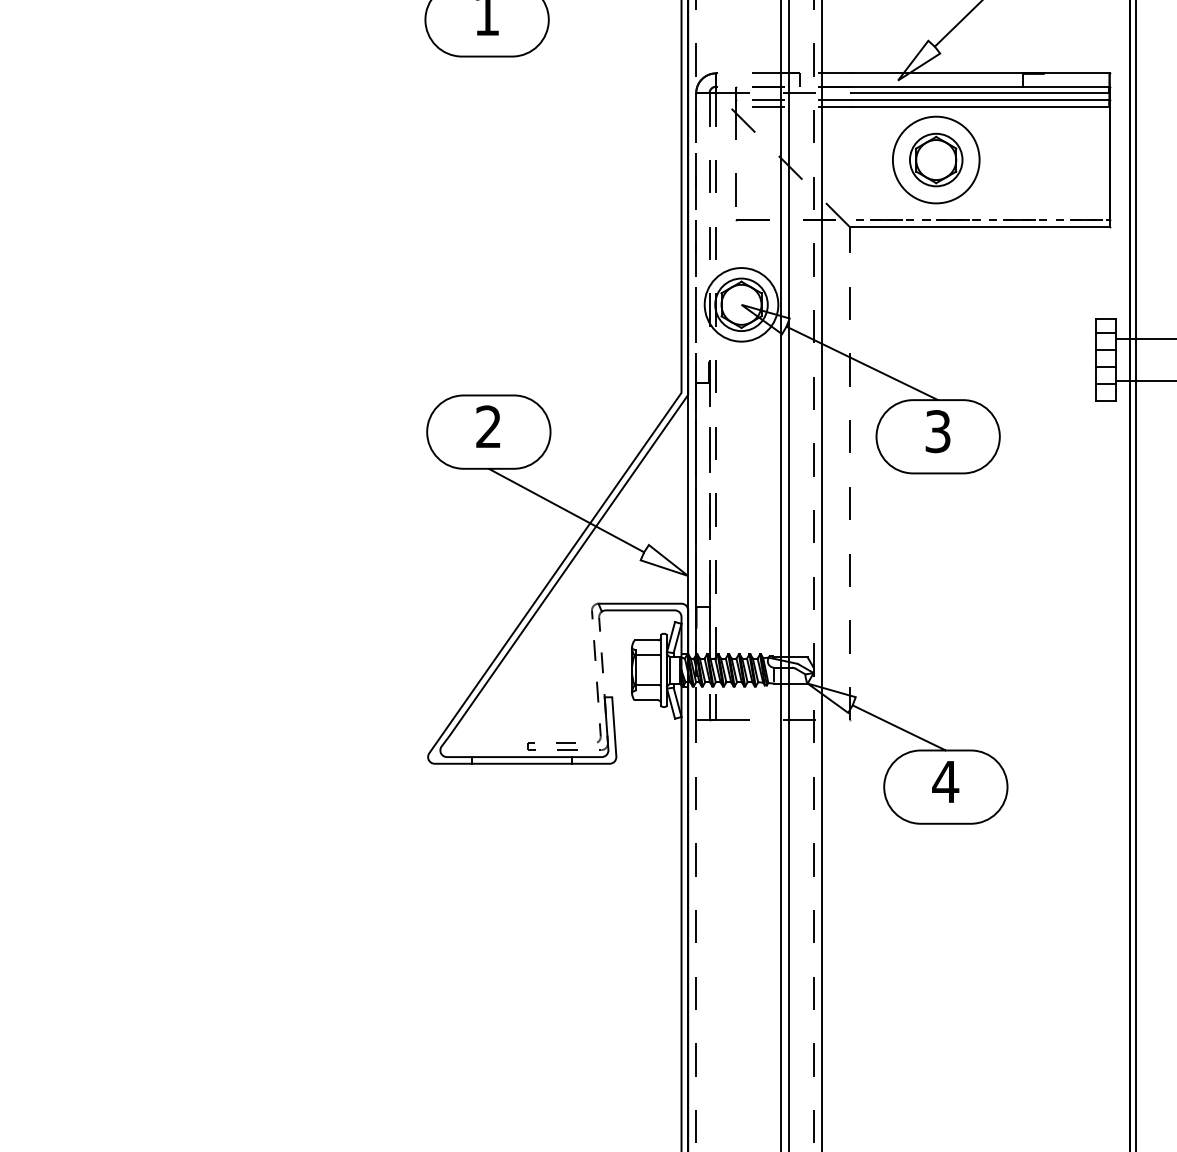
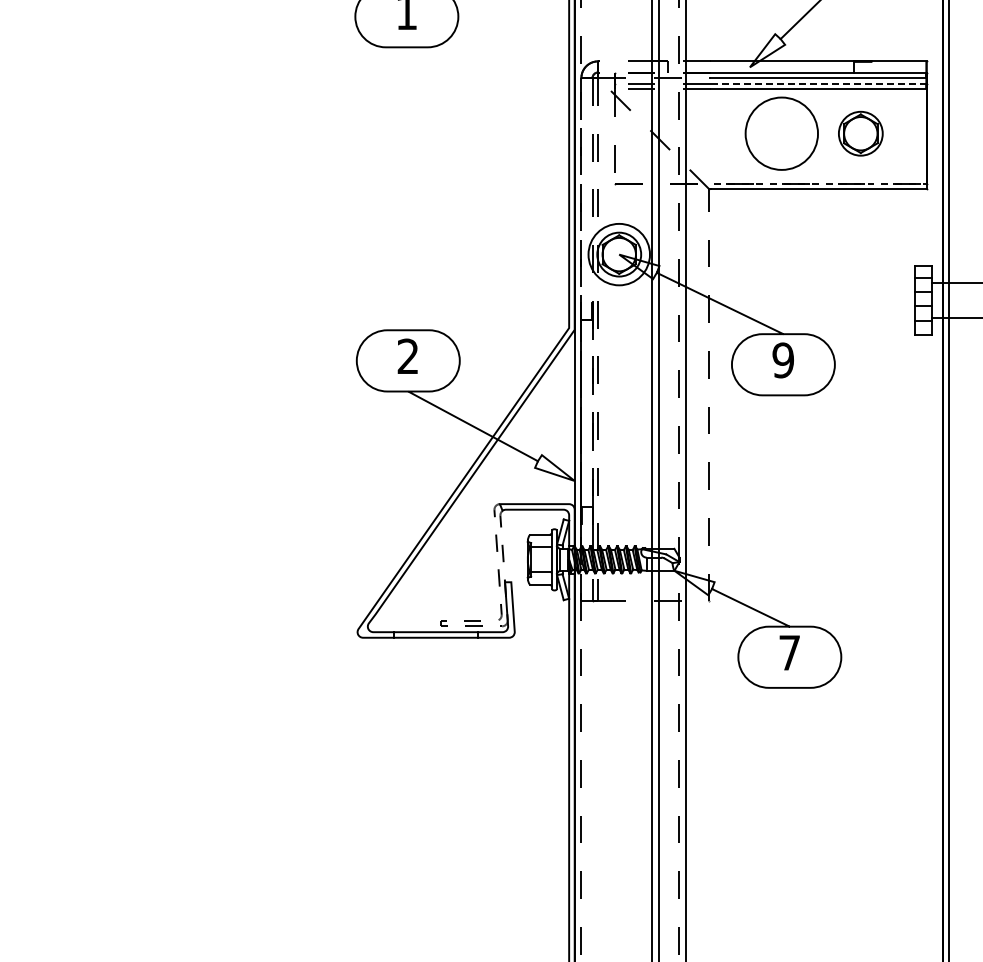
line: (980, 99) -> (818, 83), solid -> dashed
part: (935, 159) -> (860, 133), moved
text: (937, 431) -> (782, 360), 3 -> 9
text: (945, 781) -> (789, 652), 4 -> 7

